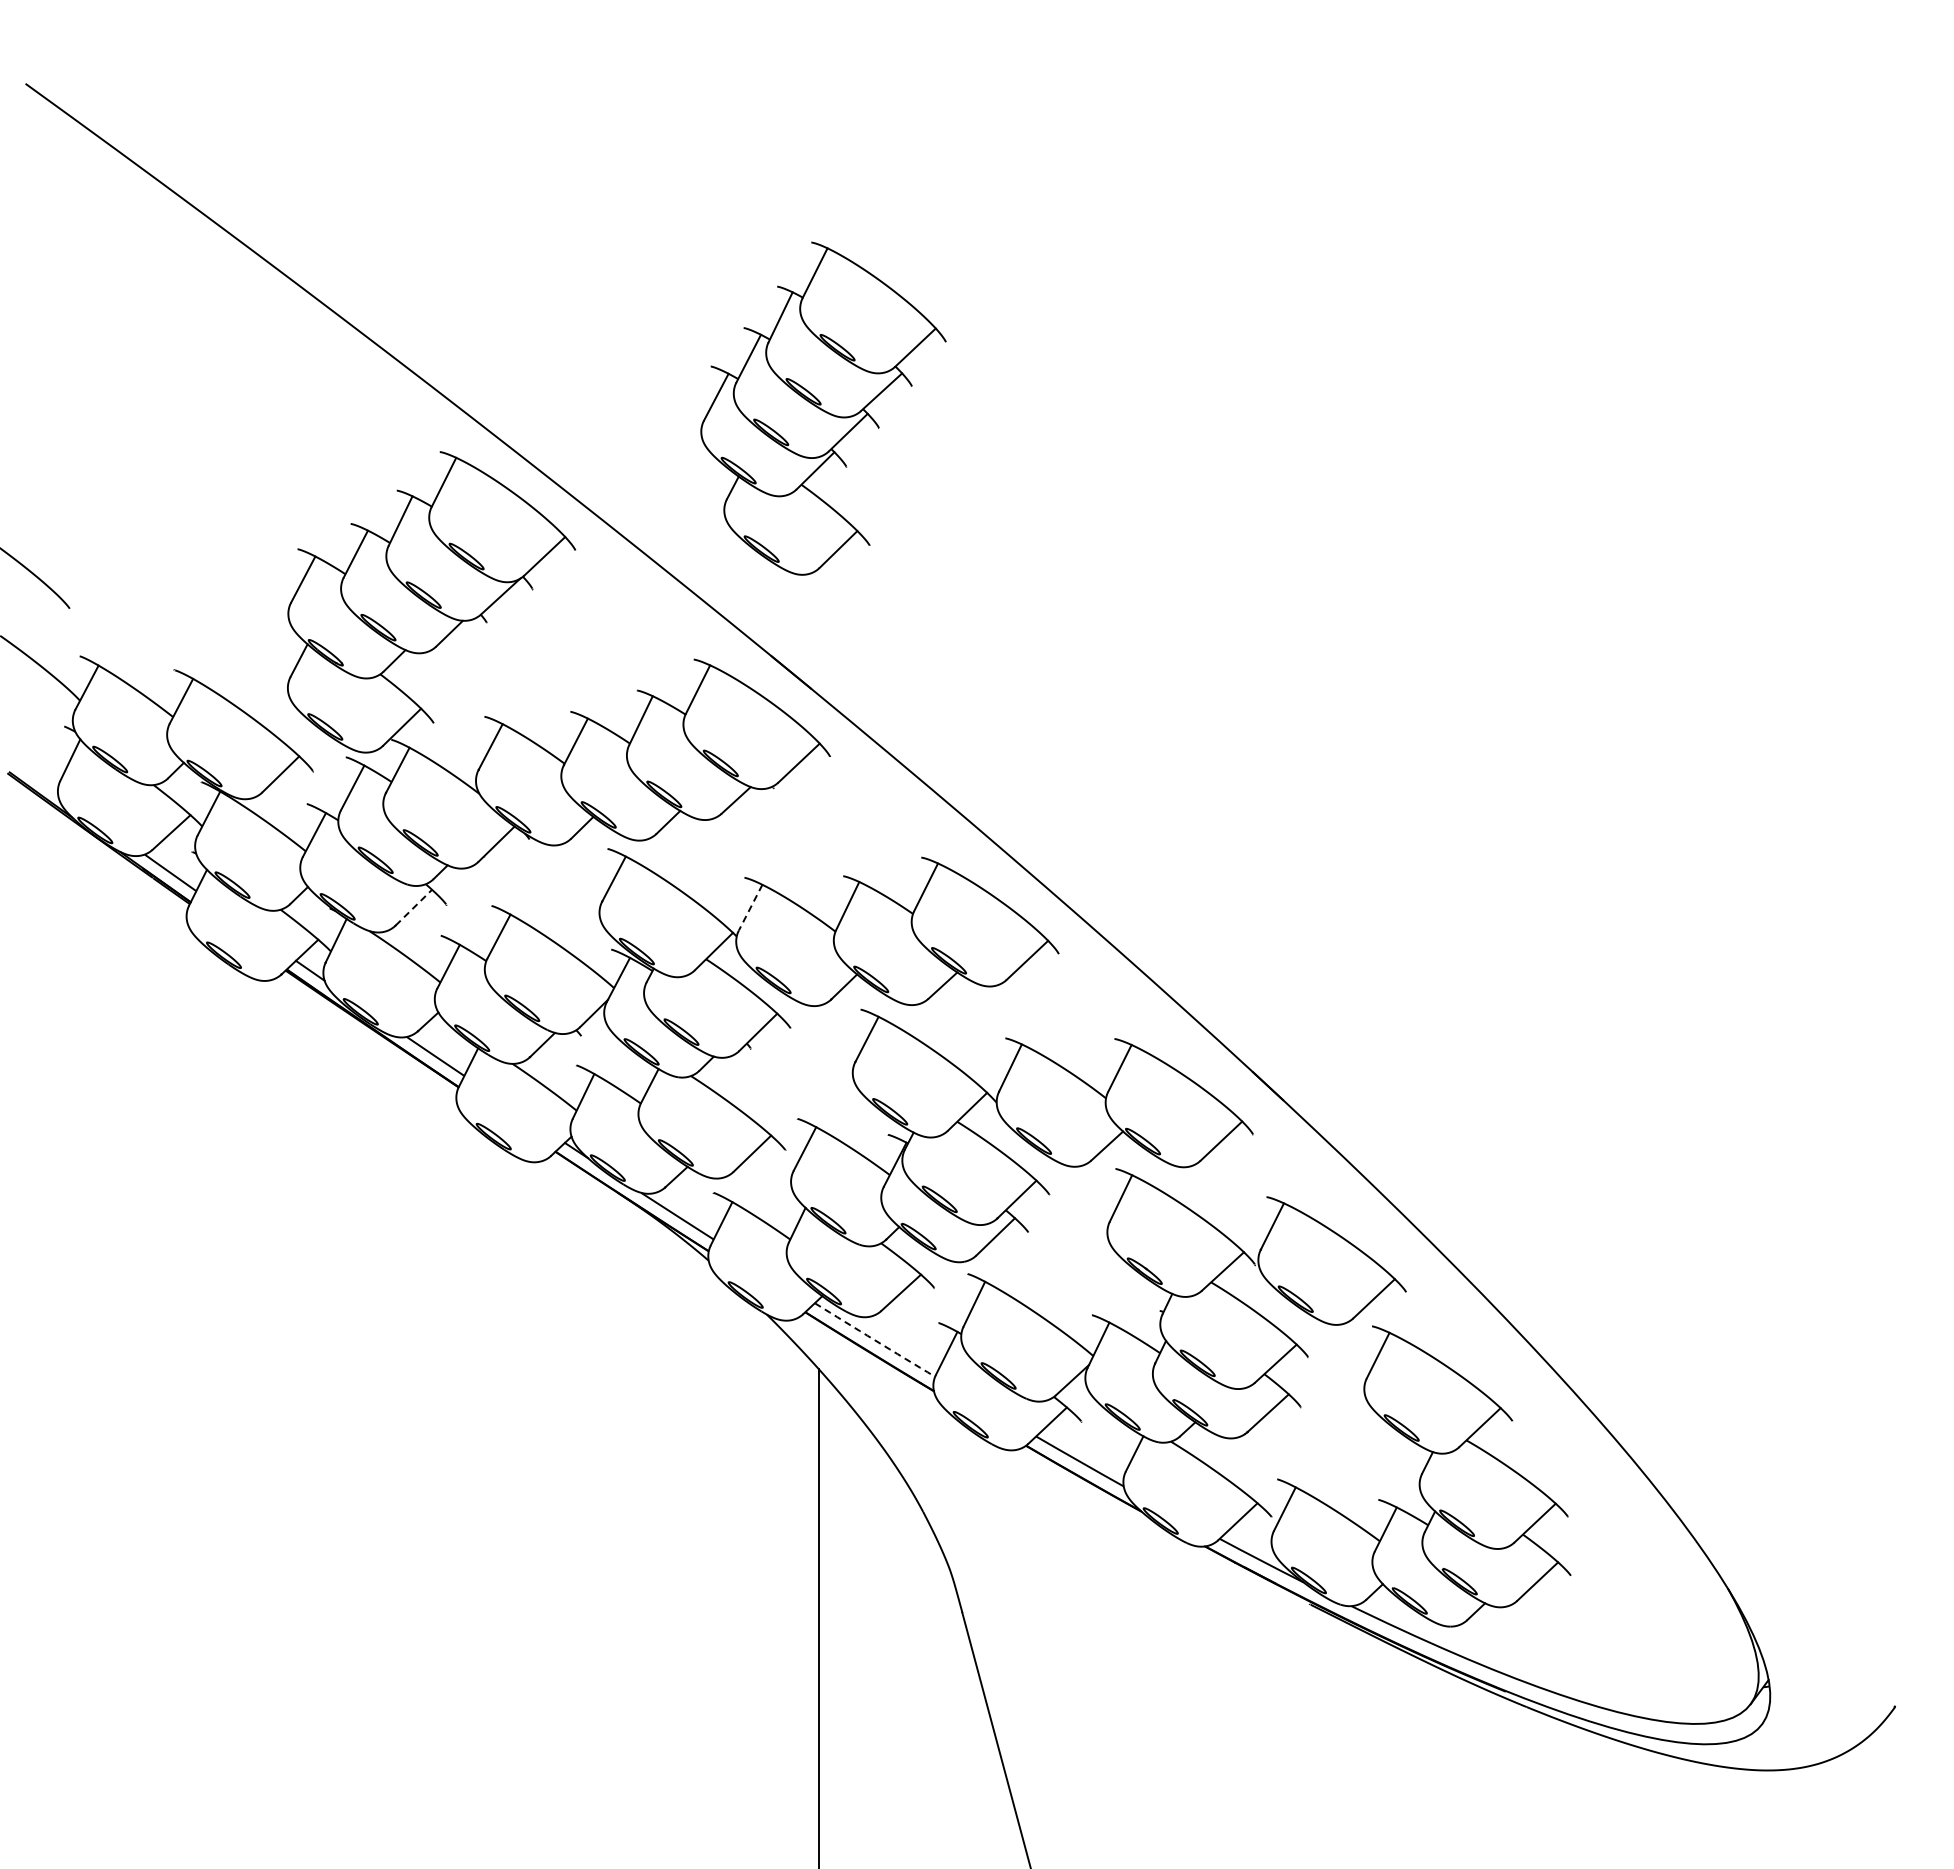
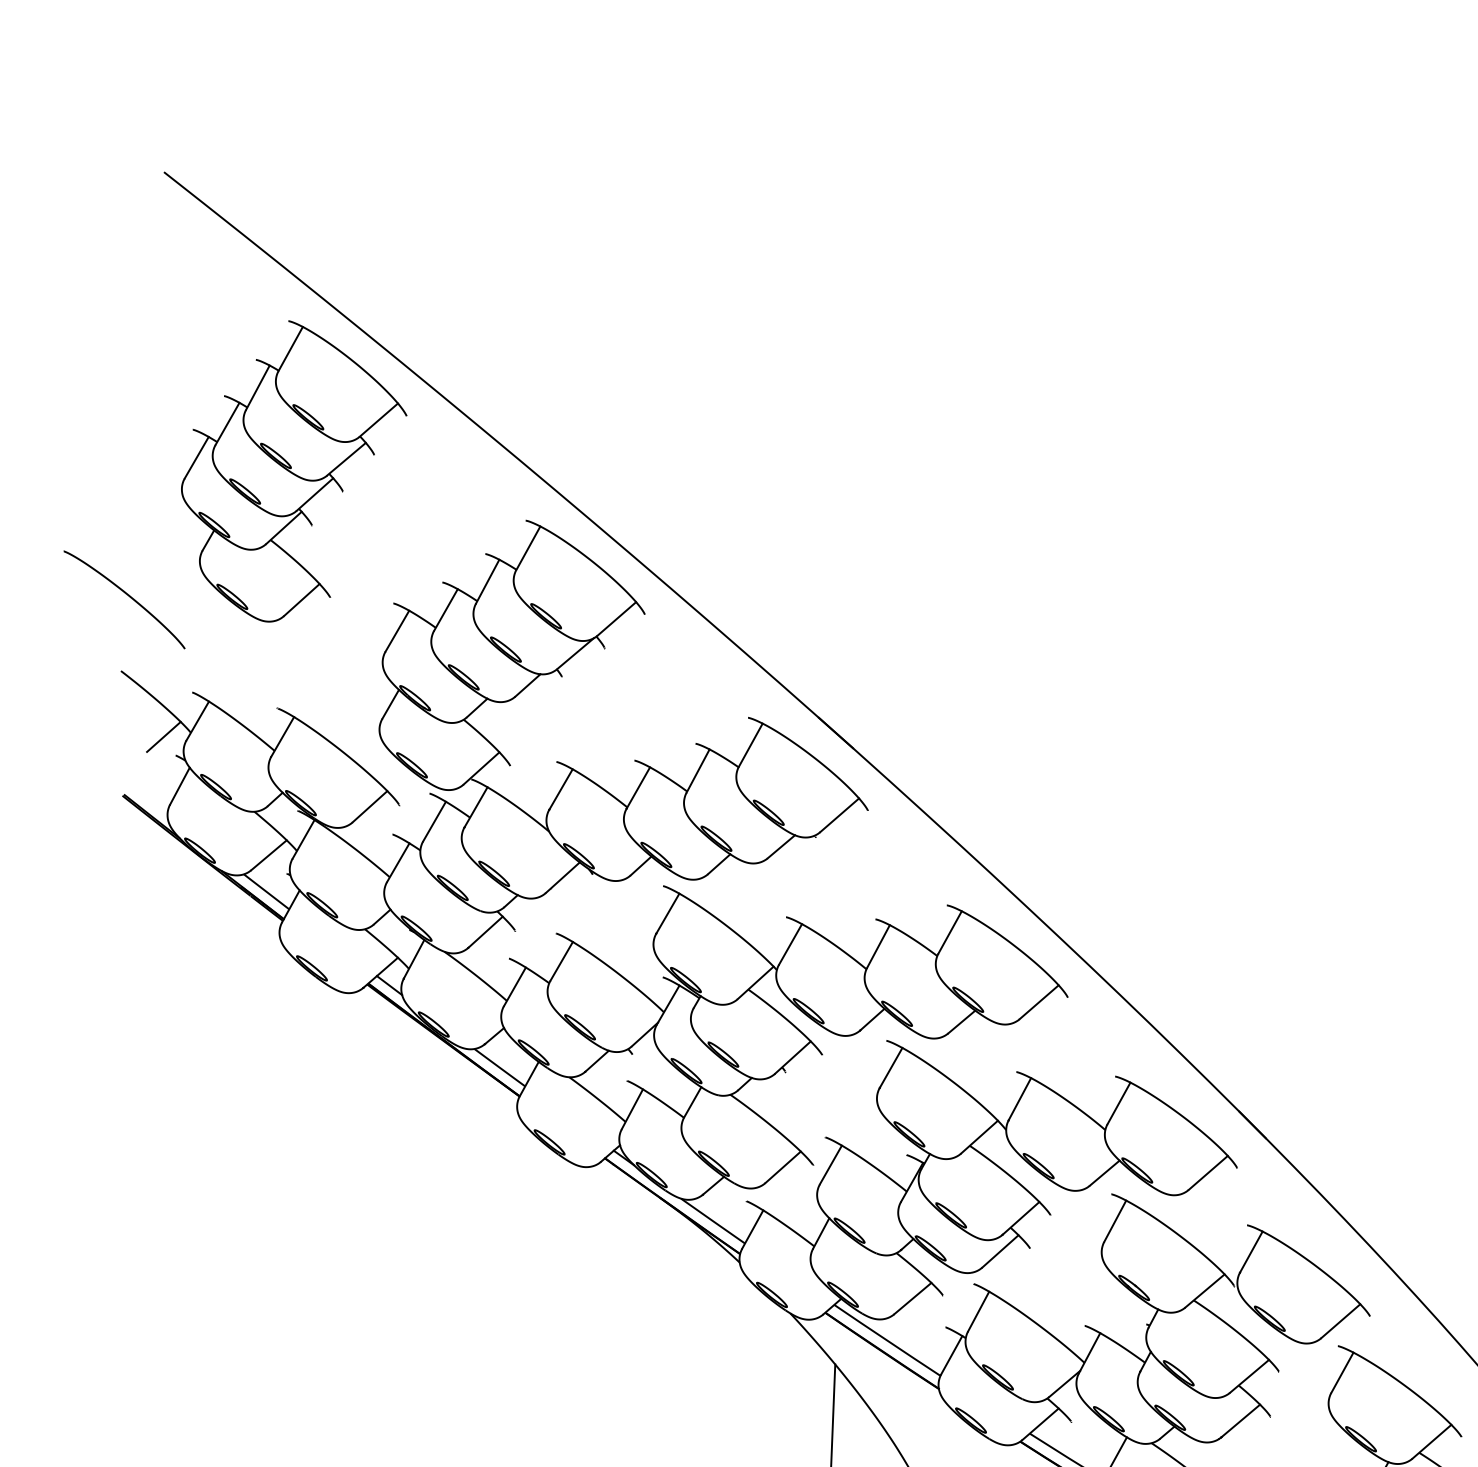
part: (823, 408) -> (293, 471), moved
line: (50, 706) -> (163, 736), added
line: (413, 907) -> (485, 932), dashed -> solid
line: (750, 907) -> (790, 944), dashed -> solid
arc: (874, 1340) -> (886, 1340), dashed -> solid

